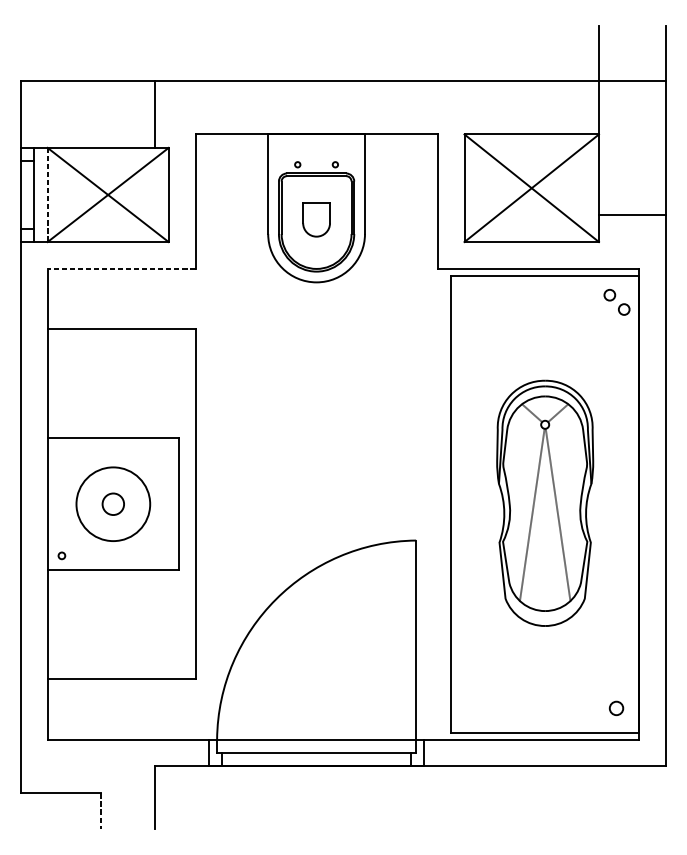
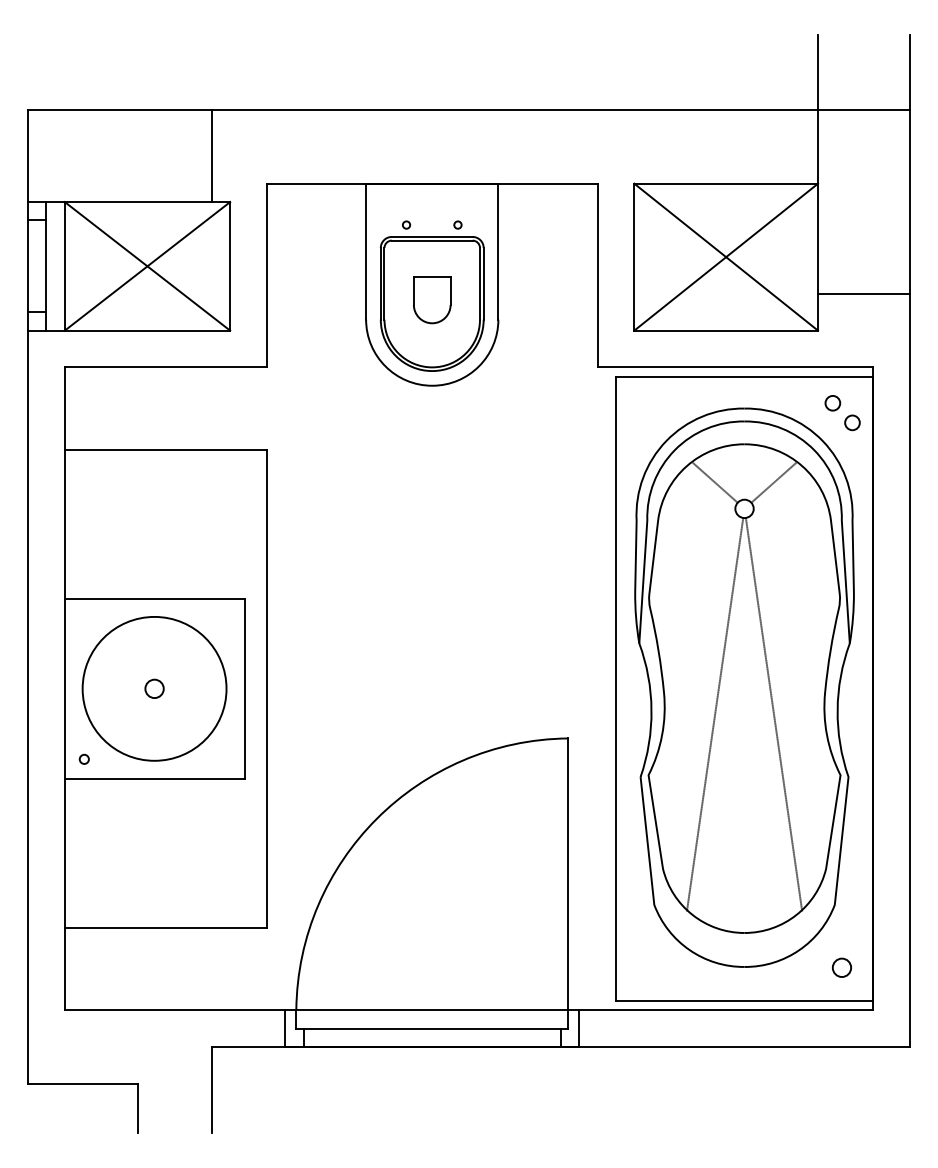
line: (47, 195) -> (64, 266), dashed -> solid
line: (121, 269) -> (165, 367), dashed -> solid
circle: (113, 503) -> (154, 688), size x0.62
circle: (113, 503) -> (154, 688), size x1.43
part: (545, 503) -> (744, 687), size x1.67
line: (101, 811) -> (138, 1108), dashed -> solid

